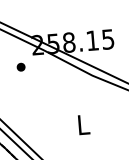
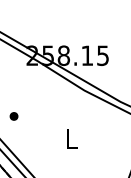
part: (20, 67) -> (13, 116), moved

